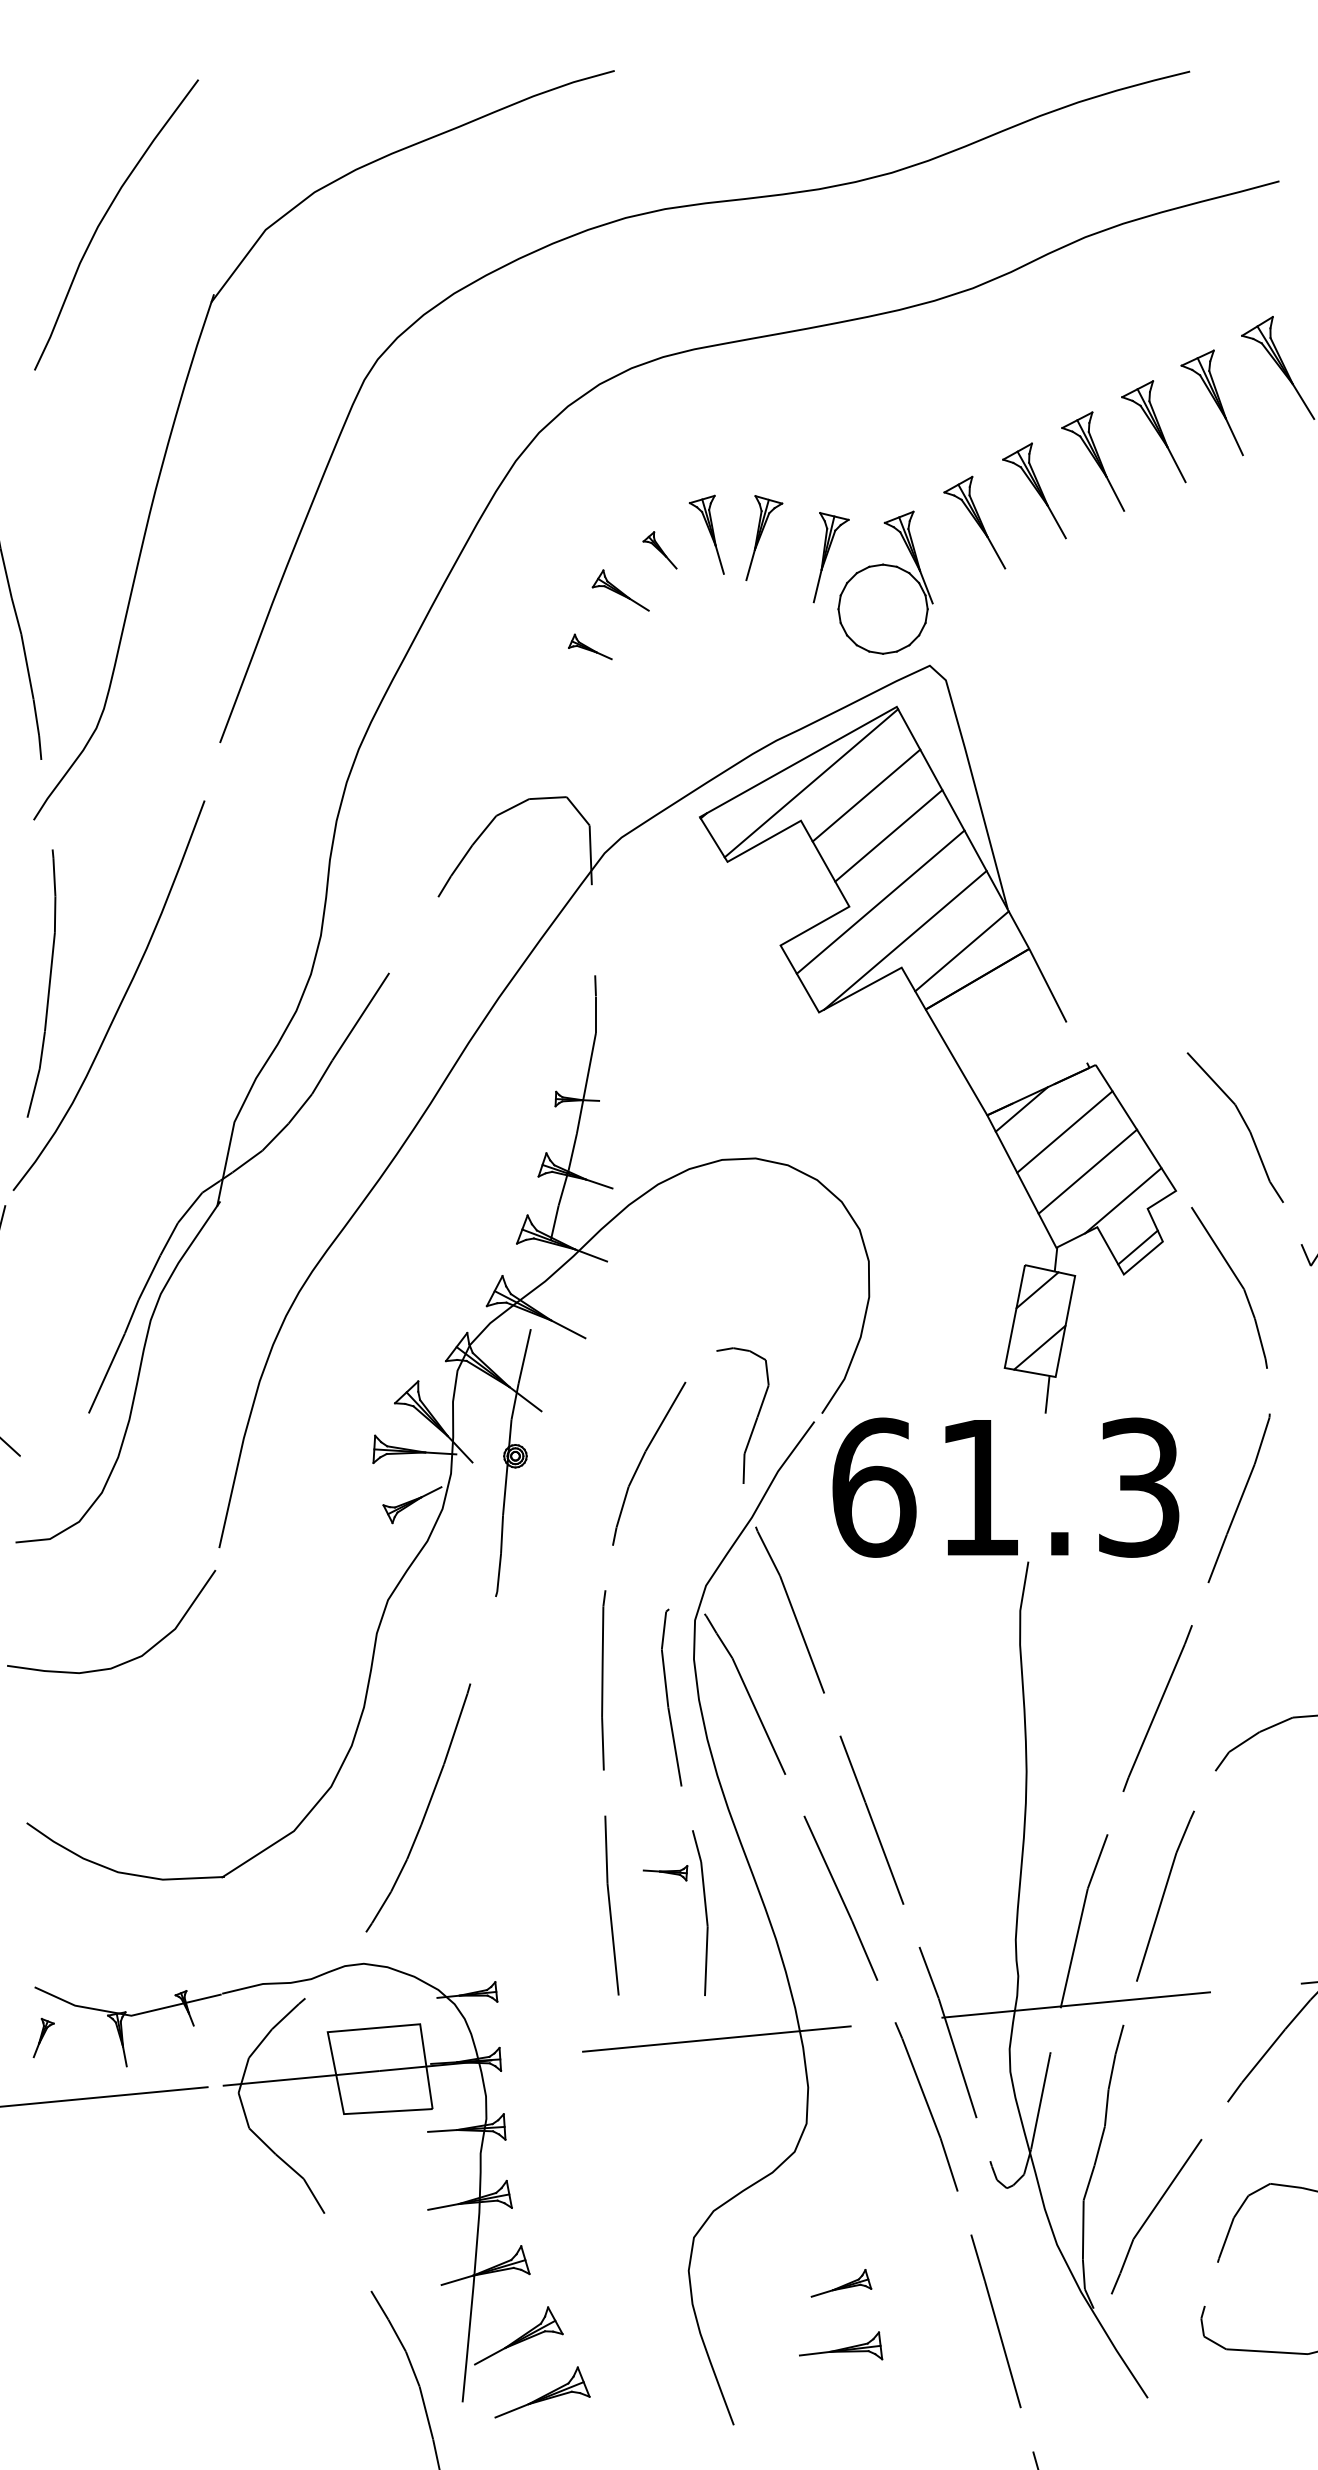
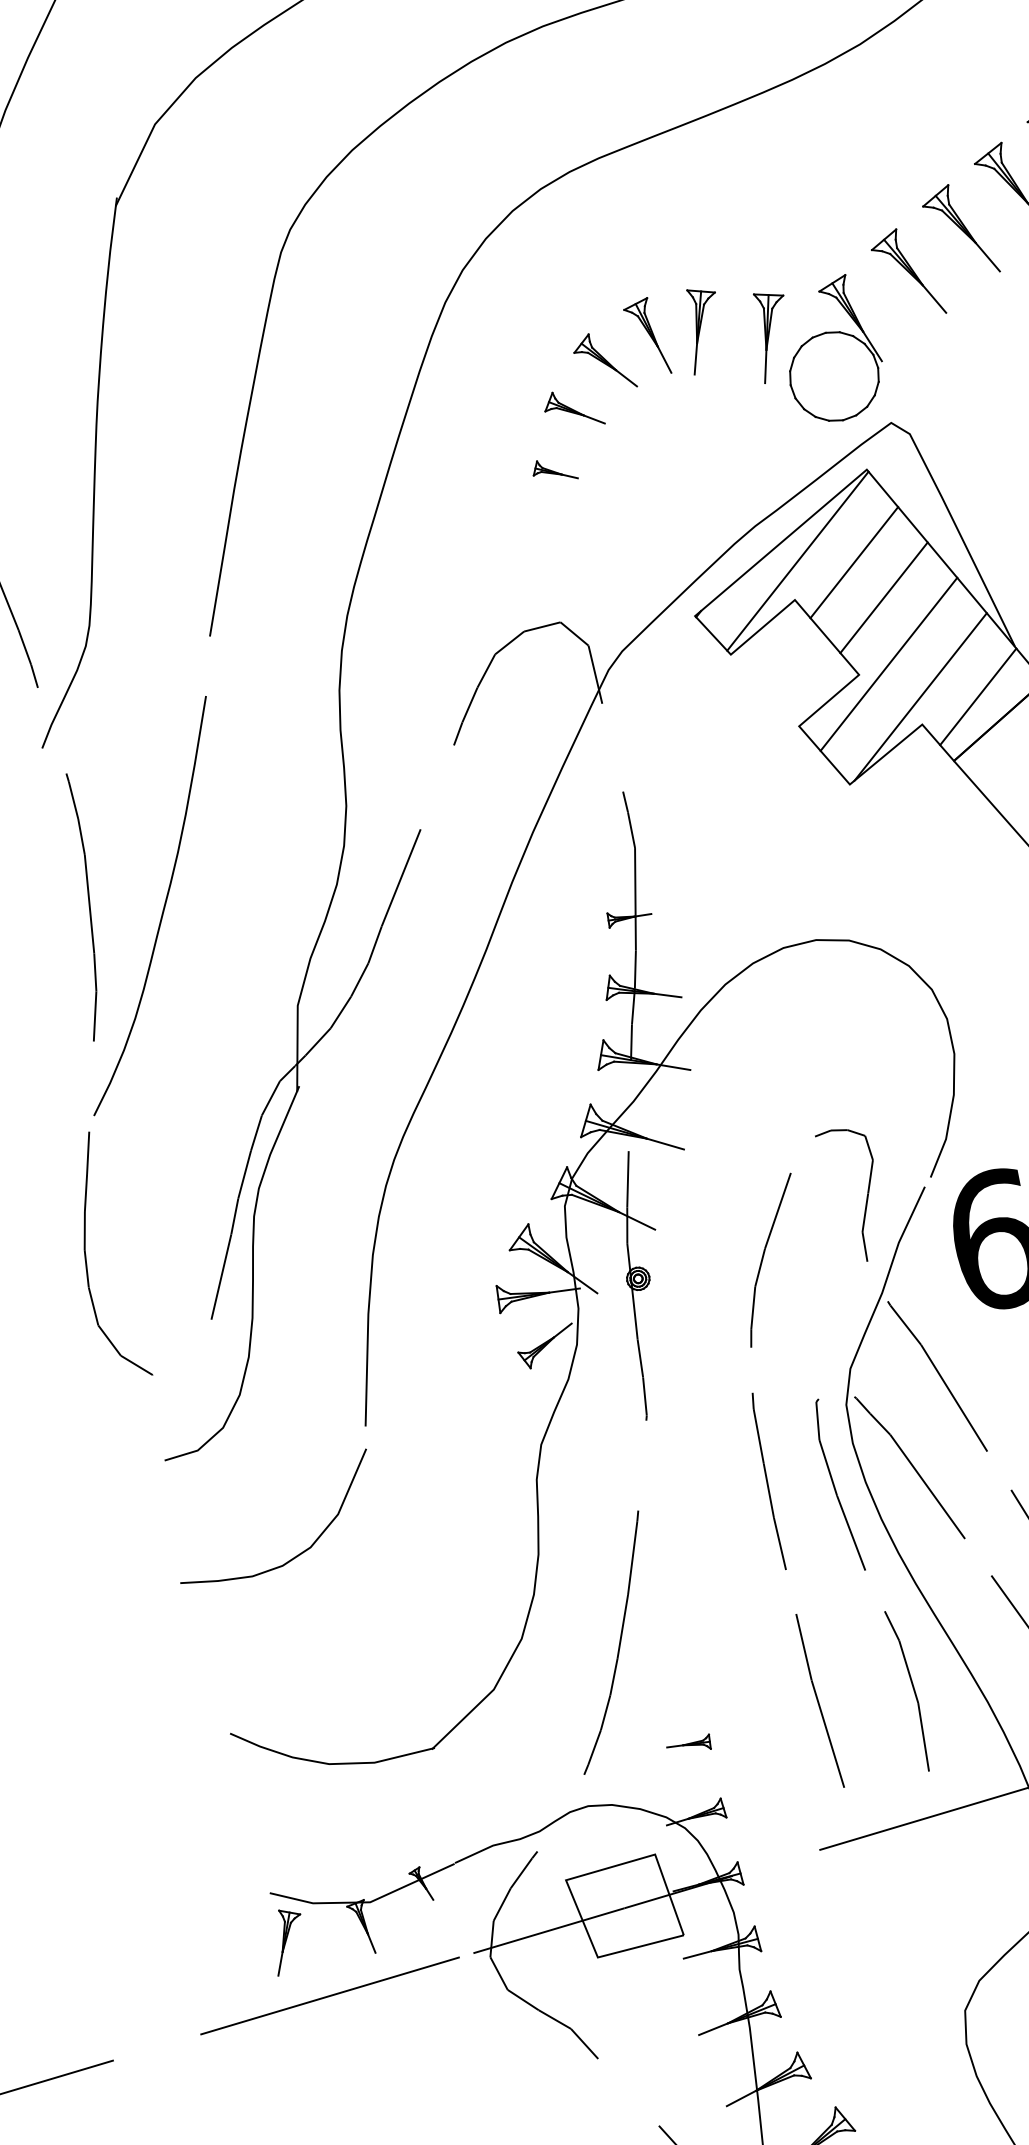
part: (659, 550) -> (603, 362), size x1.67
part: (665, 1873) -> (689, 1746), moved
part: (43, 2037) -> (288, 1940), size x1.67

